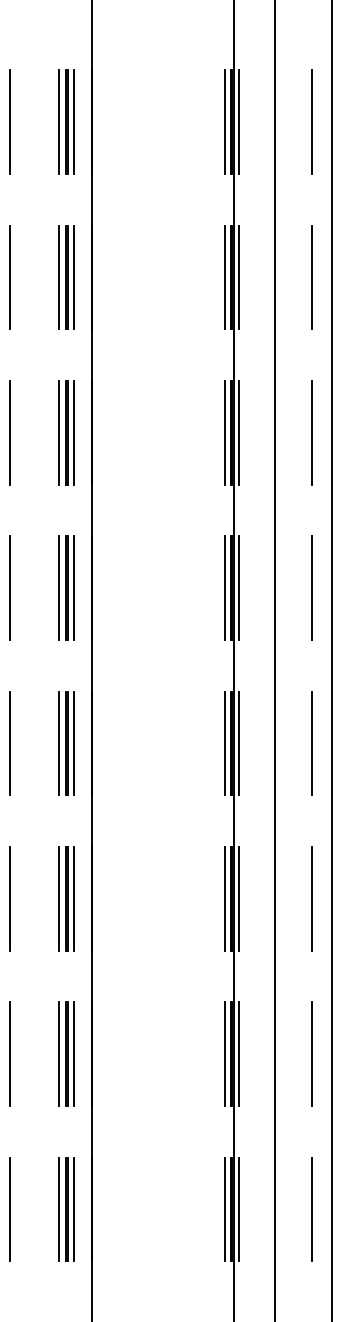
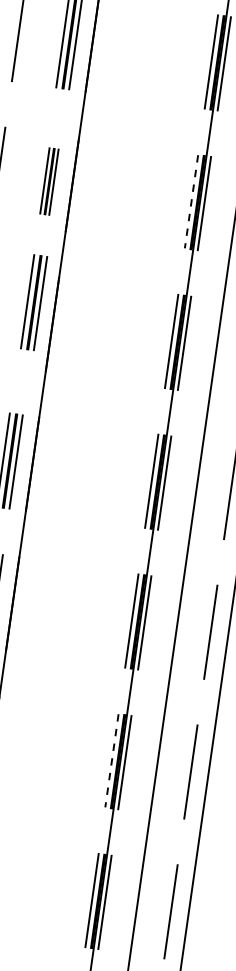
part: (66, 432) -> (49, 181), size x0.7
line: (224, 432) -> (191, 201), solid -> dashed
part: (66, 587) -> (34, 302), moved
line: (224, 1054) -> (111, 761), solid -> dashed

